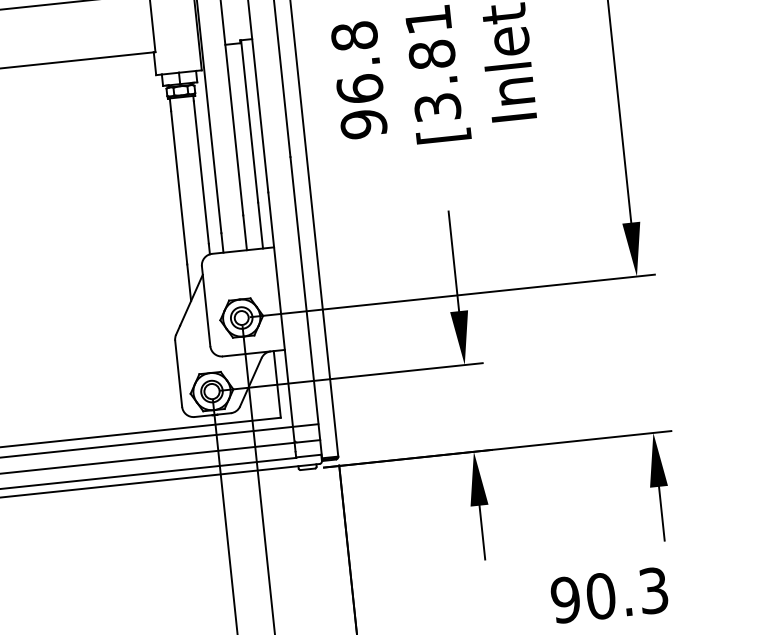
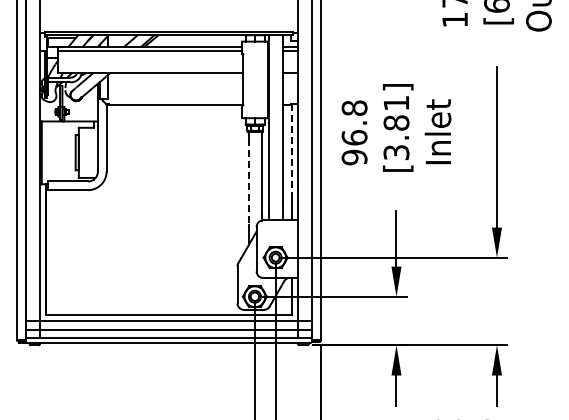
line: (249, 121) -> (291, 149), solid -> dashed
line: (178, 187) -> (248, 181), solid -> dashed

